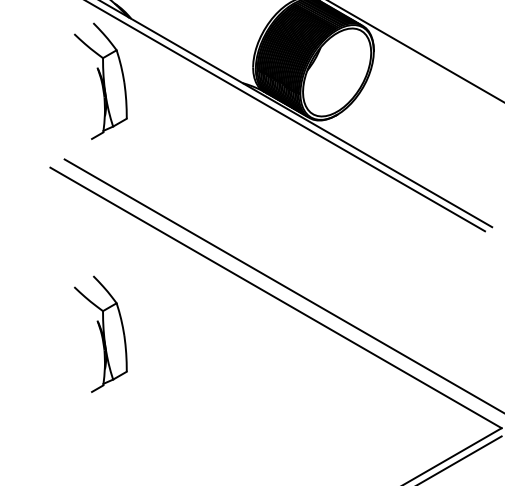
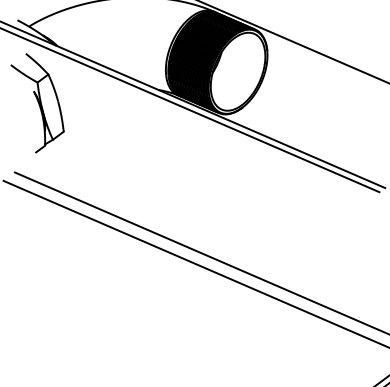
part: (100, 333) -> (62, 316), removed

